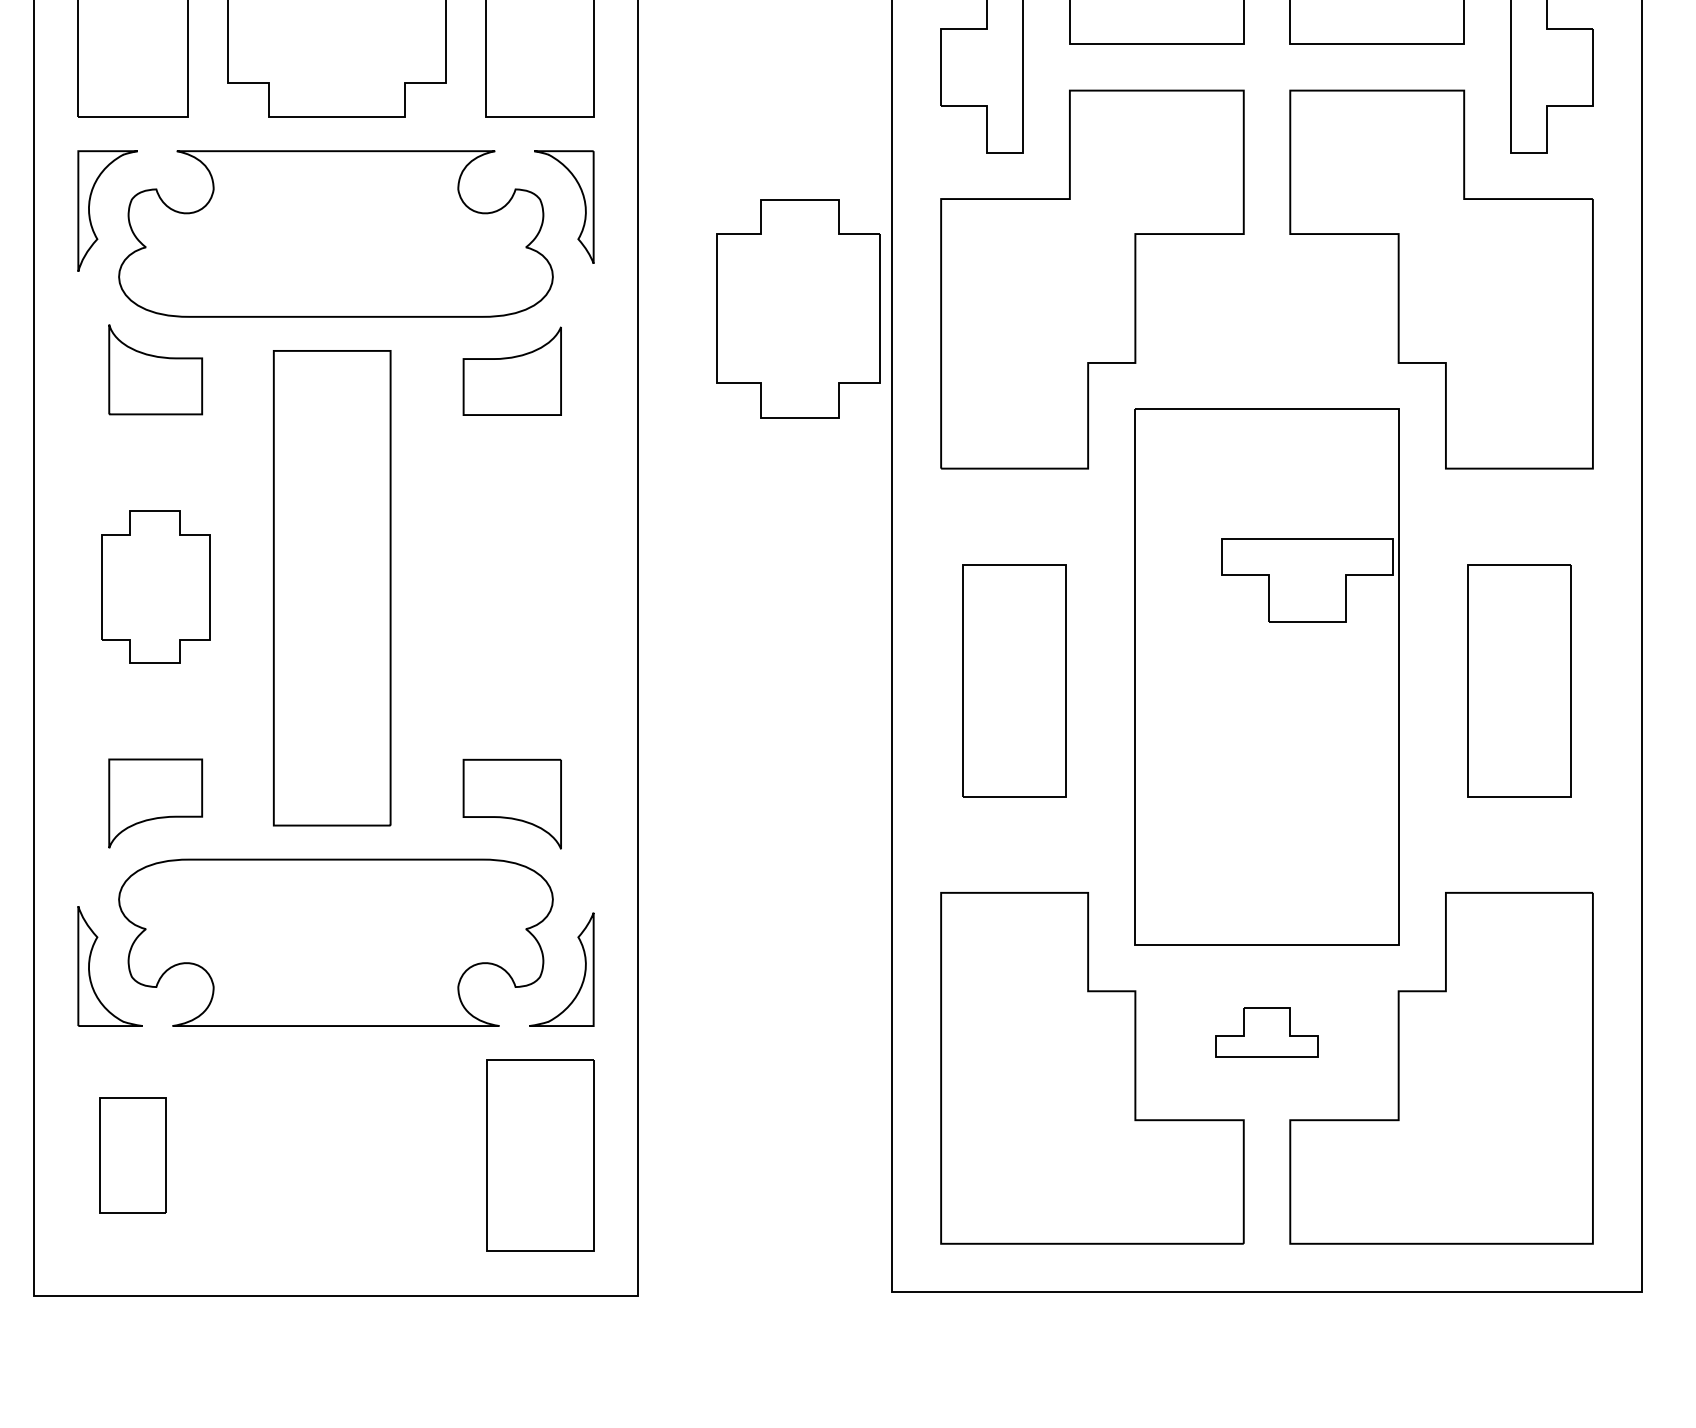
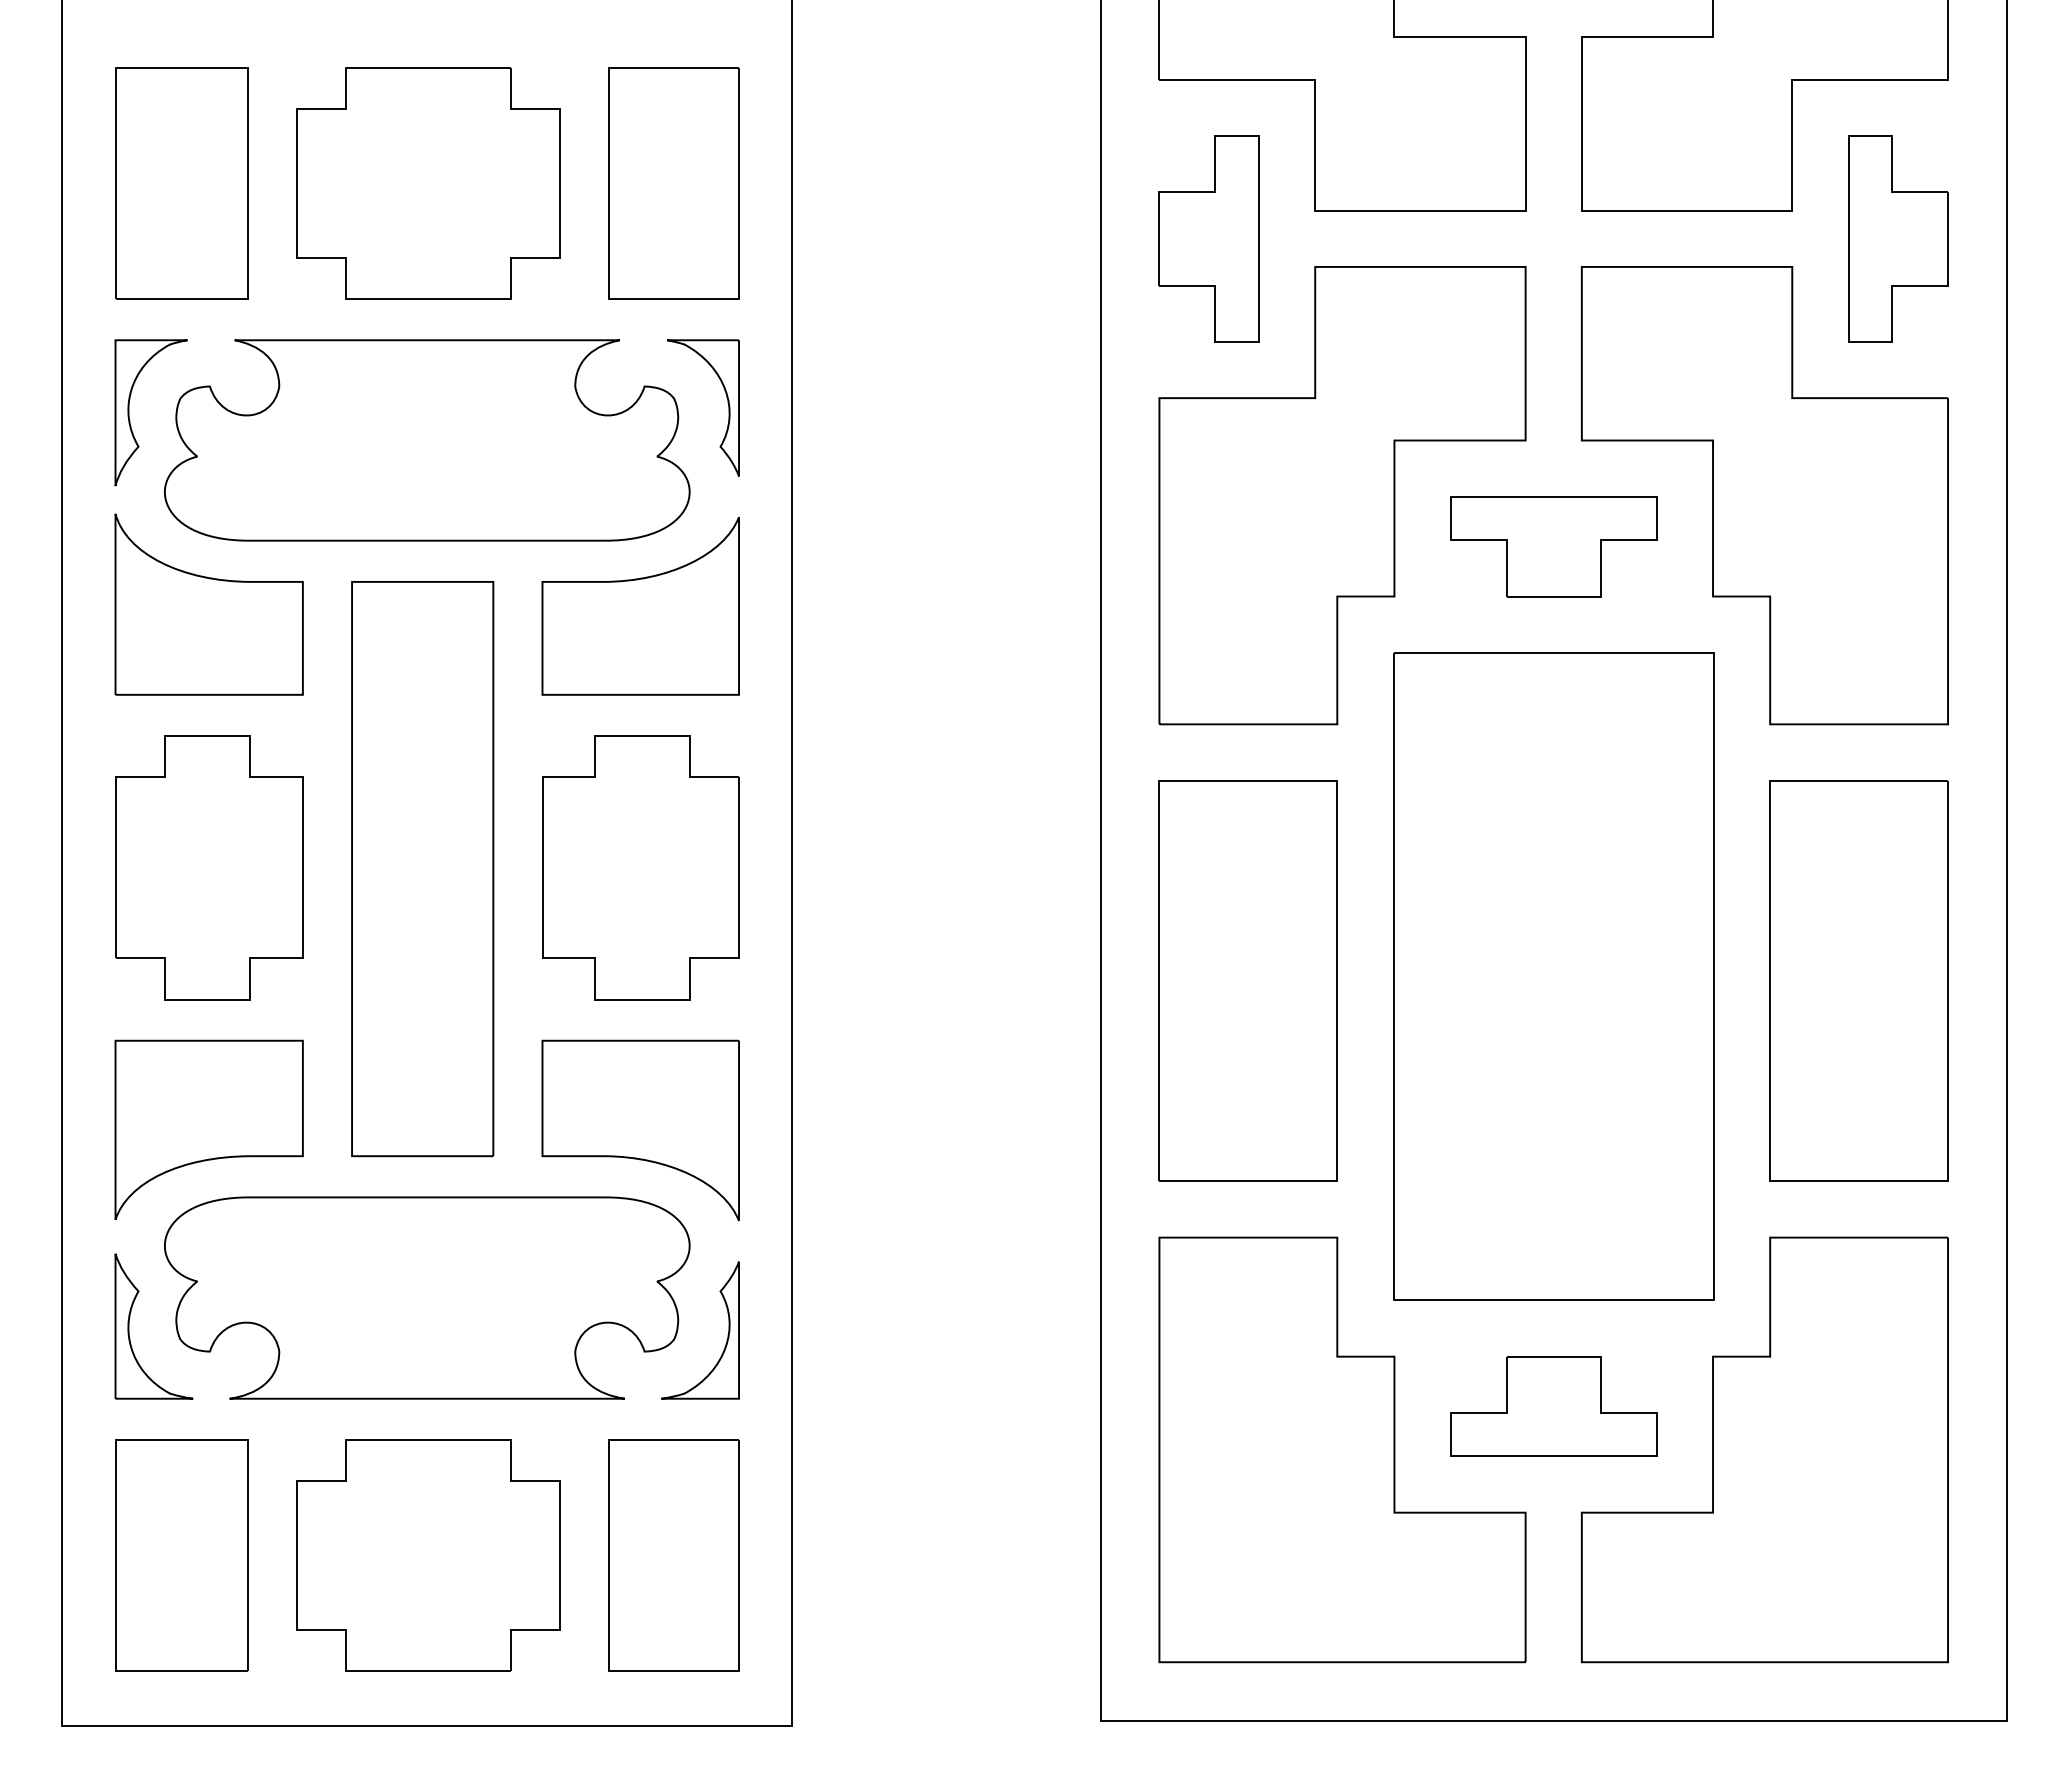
part: (798, 308) -> (640, 867), moved
part: (155, 369) -> (208, 604), size x1.67
part: (512, 371) -> (640, 606), size x1.67
part: (1307, 580) -> (1553, 546), moved
part: (156, 586) -> (209, 867), size x1.43
part: (1013, 680) -> (1247, 980), size x1.43
part: (1518, 680) -> (1858, 980), size x1.43
part: (155, 803) -> (208, 1129), size x1.67
part: (512, 804) -> (640, 1130), size x1.67
part: (1266, 1032) -> (1553, 1406), size x1.67
part: (132, 1155) -> (181, 1555), size x1.67
part: (337, 1155) -> (428, 1555), added

